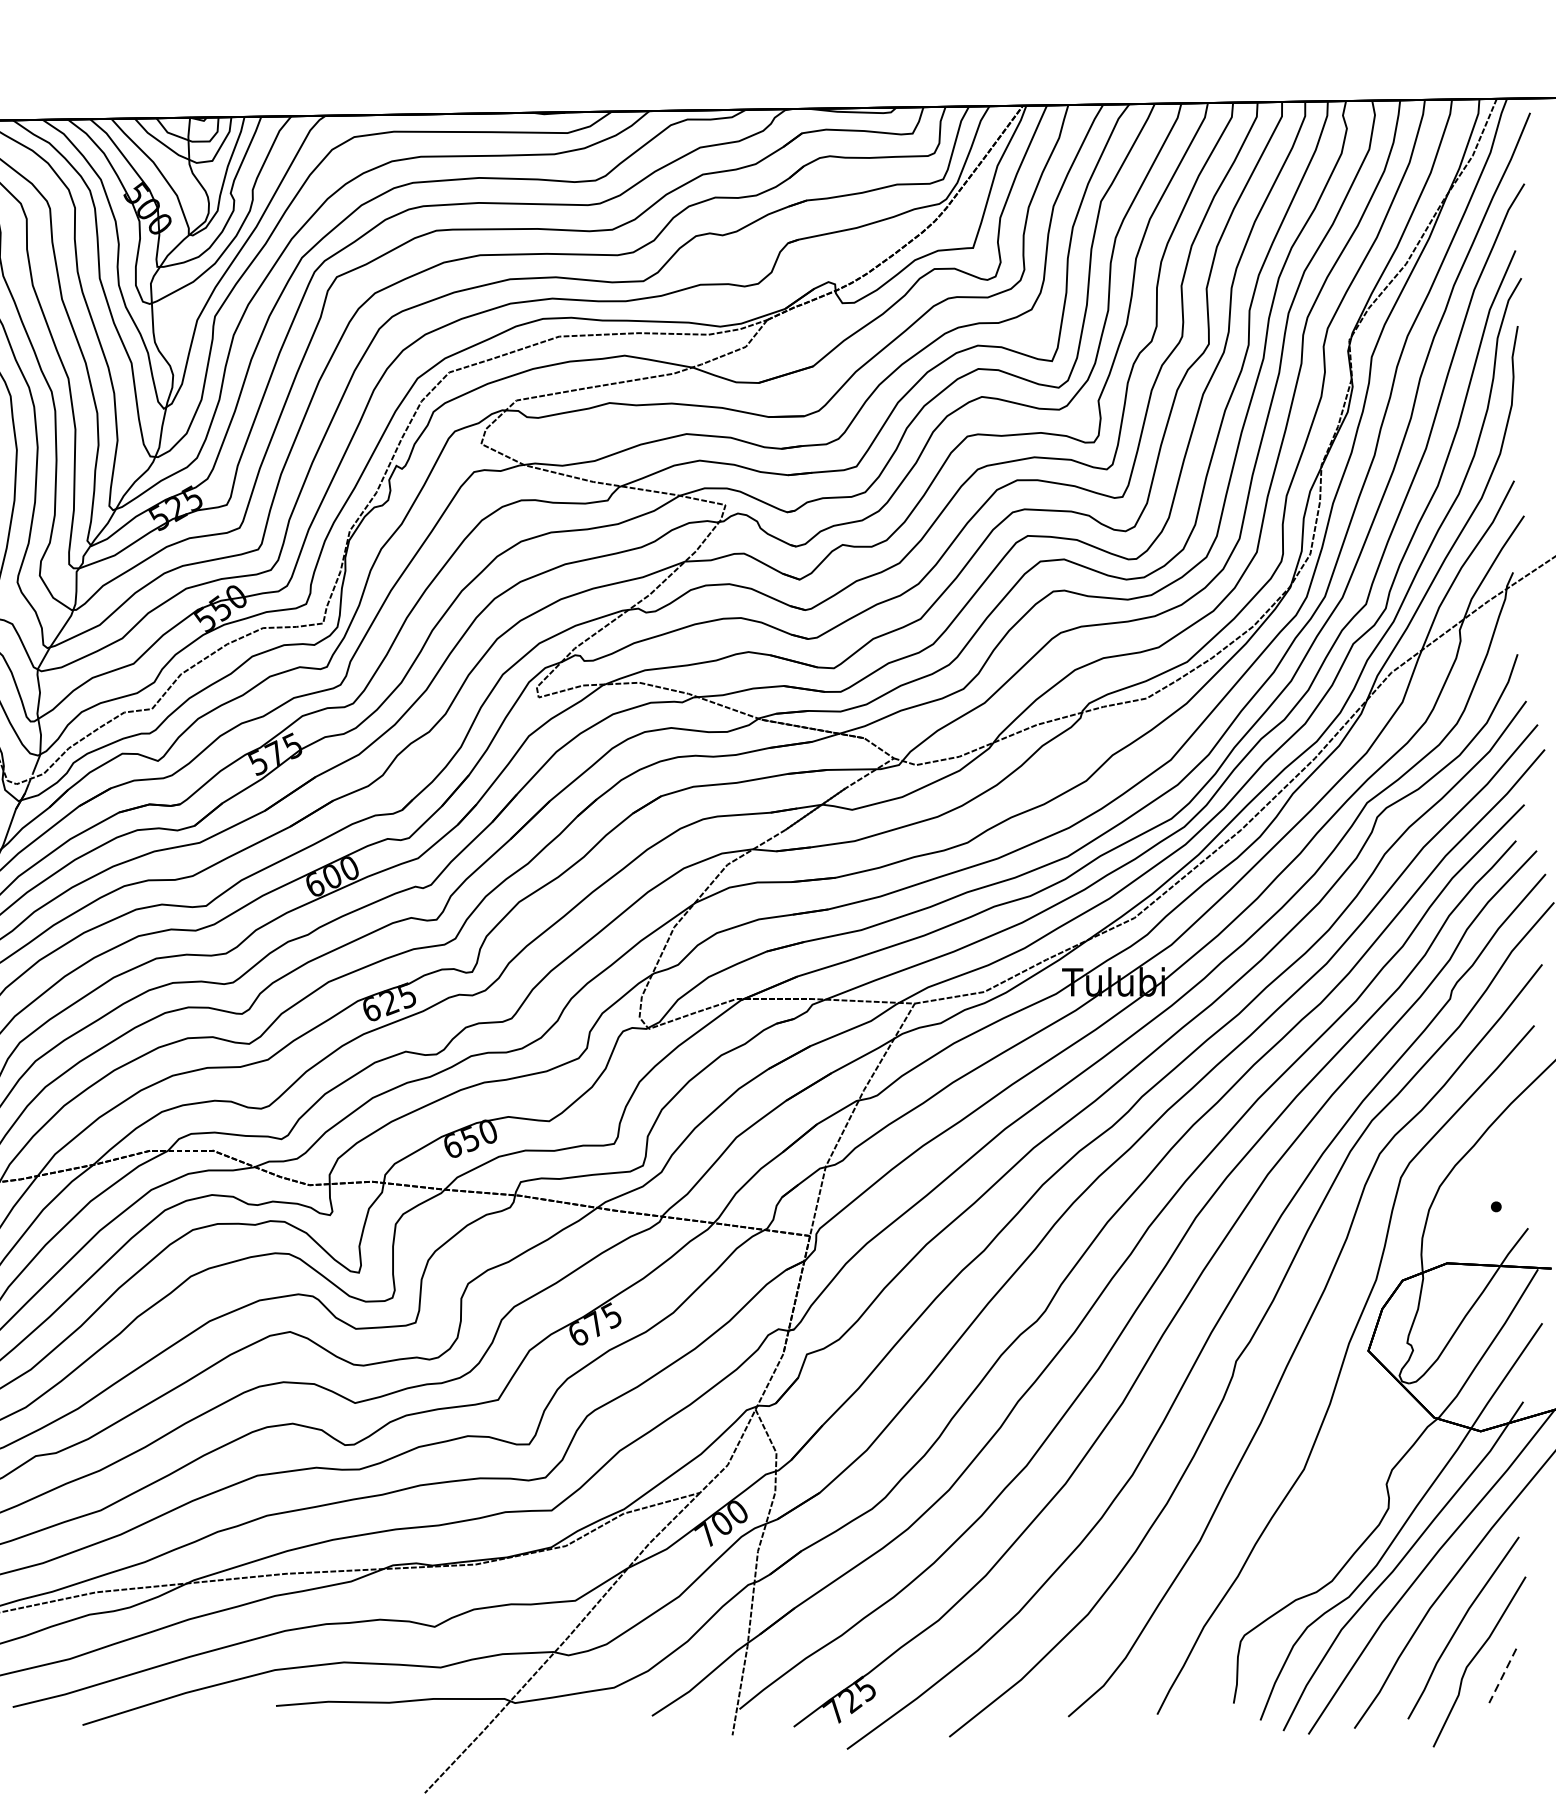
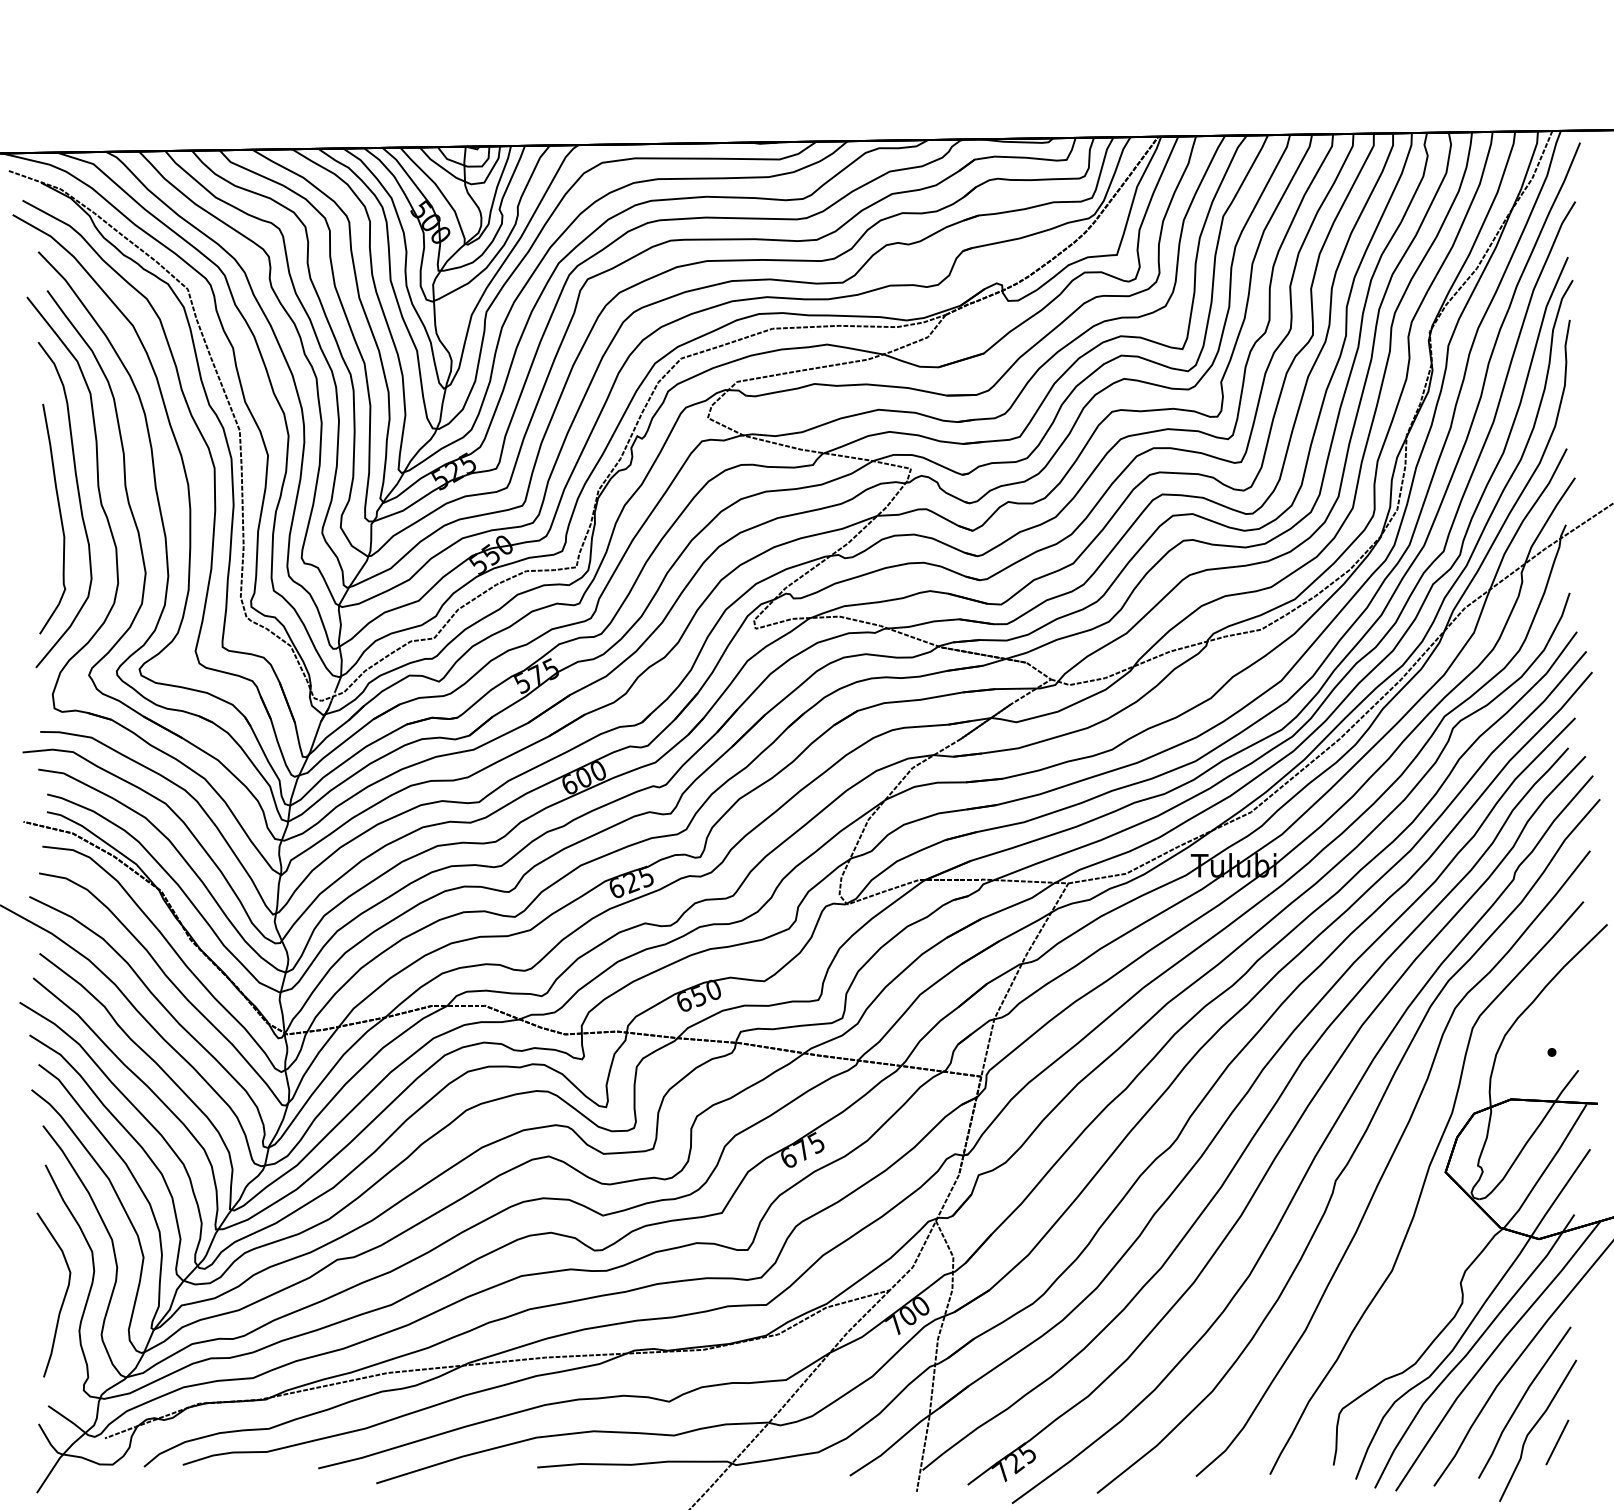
line: (1502, 1675) -> (1557, 1442), dashed -> solid

